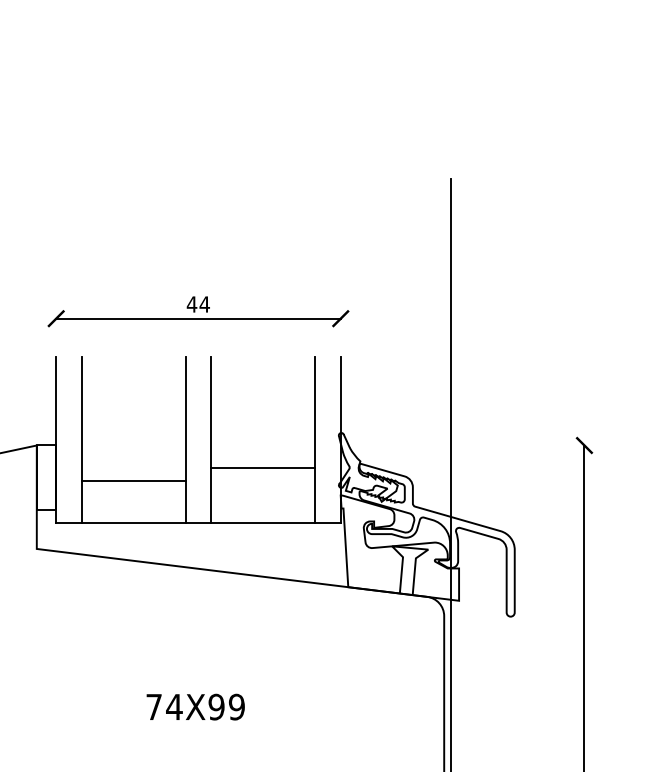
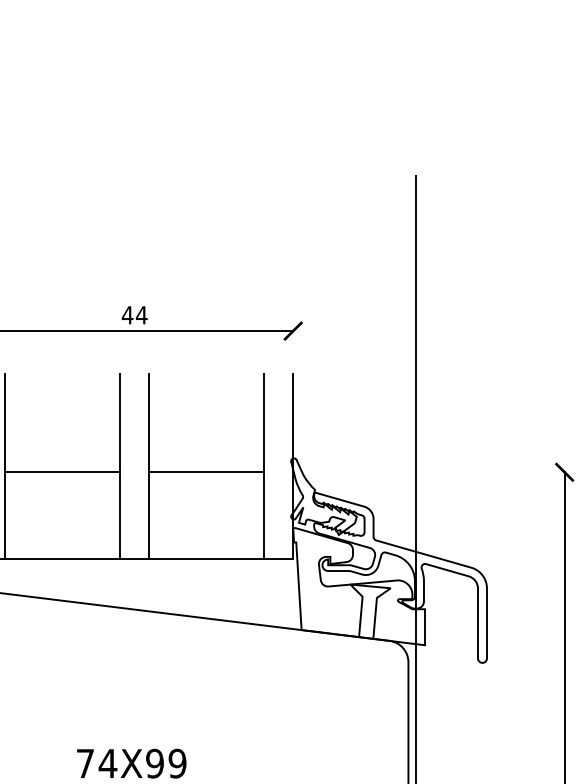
line: (262, 468) -> (206, 472), moved
line: (133, 481) -> (62, 472), moved

